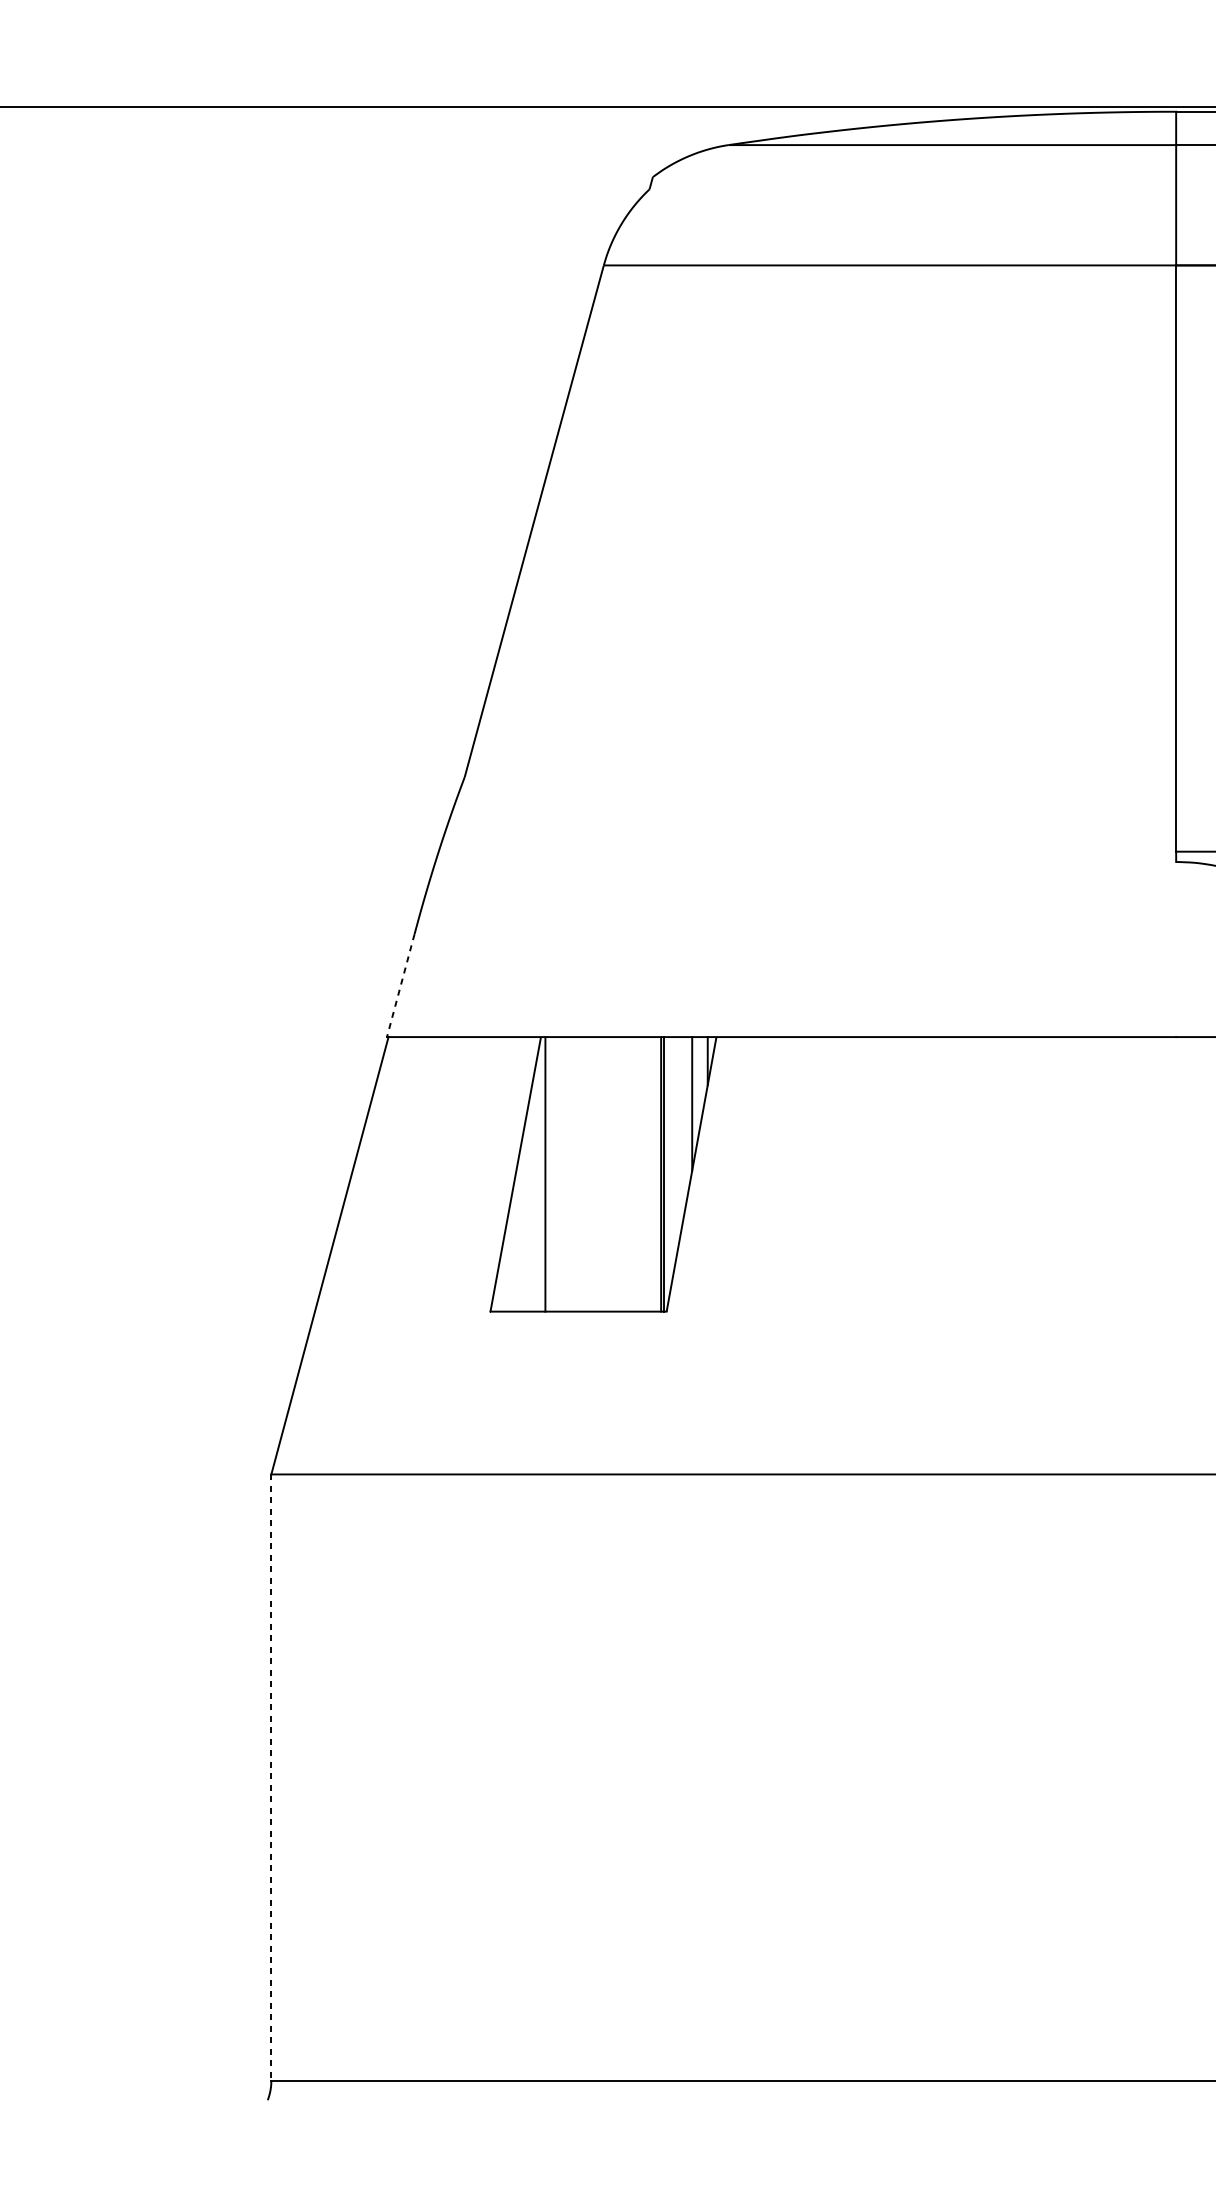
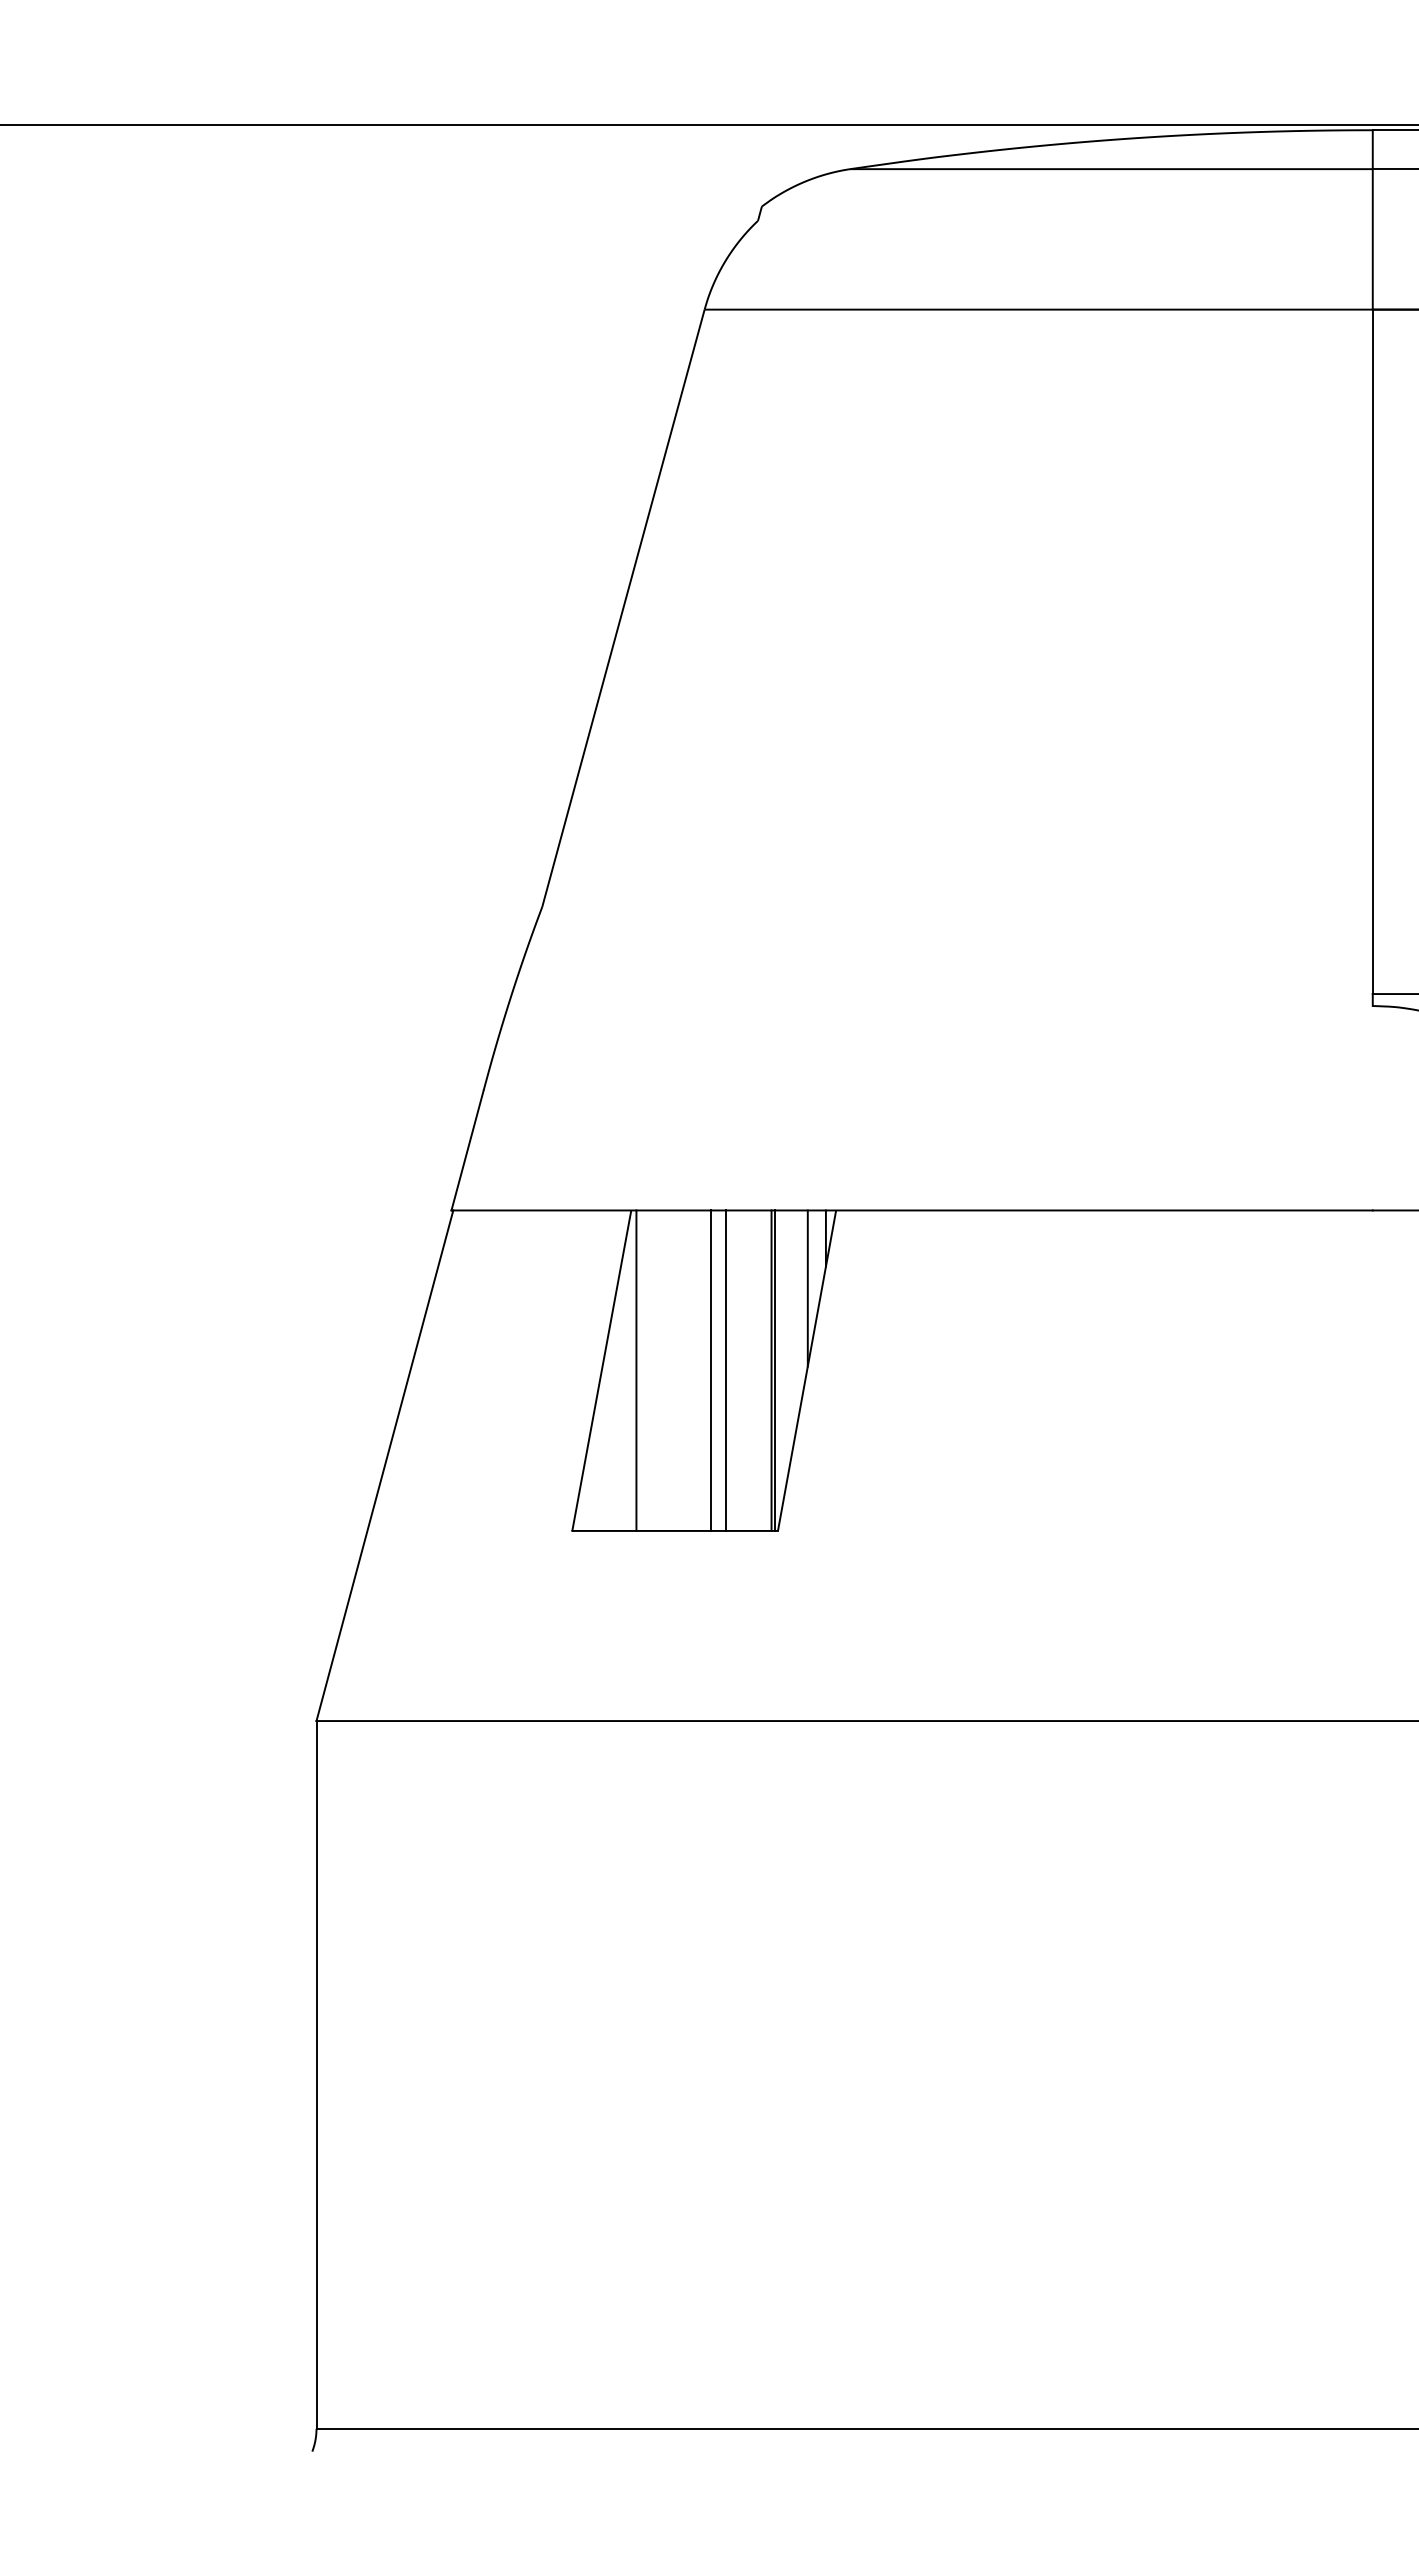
line: (400, 985) -> (467, 1150), dashed -> solid
line: (609, 1174) -> (711, 1370), added
line: (622, 1174) -> (726, 1370), added
line: (271, 1777) -> (316, 2074), dashed -> solid

